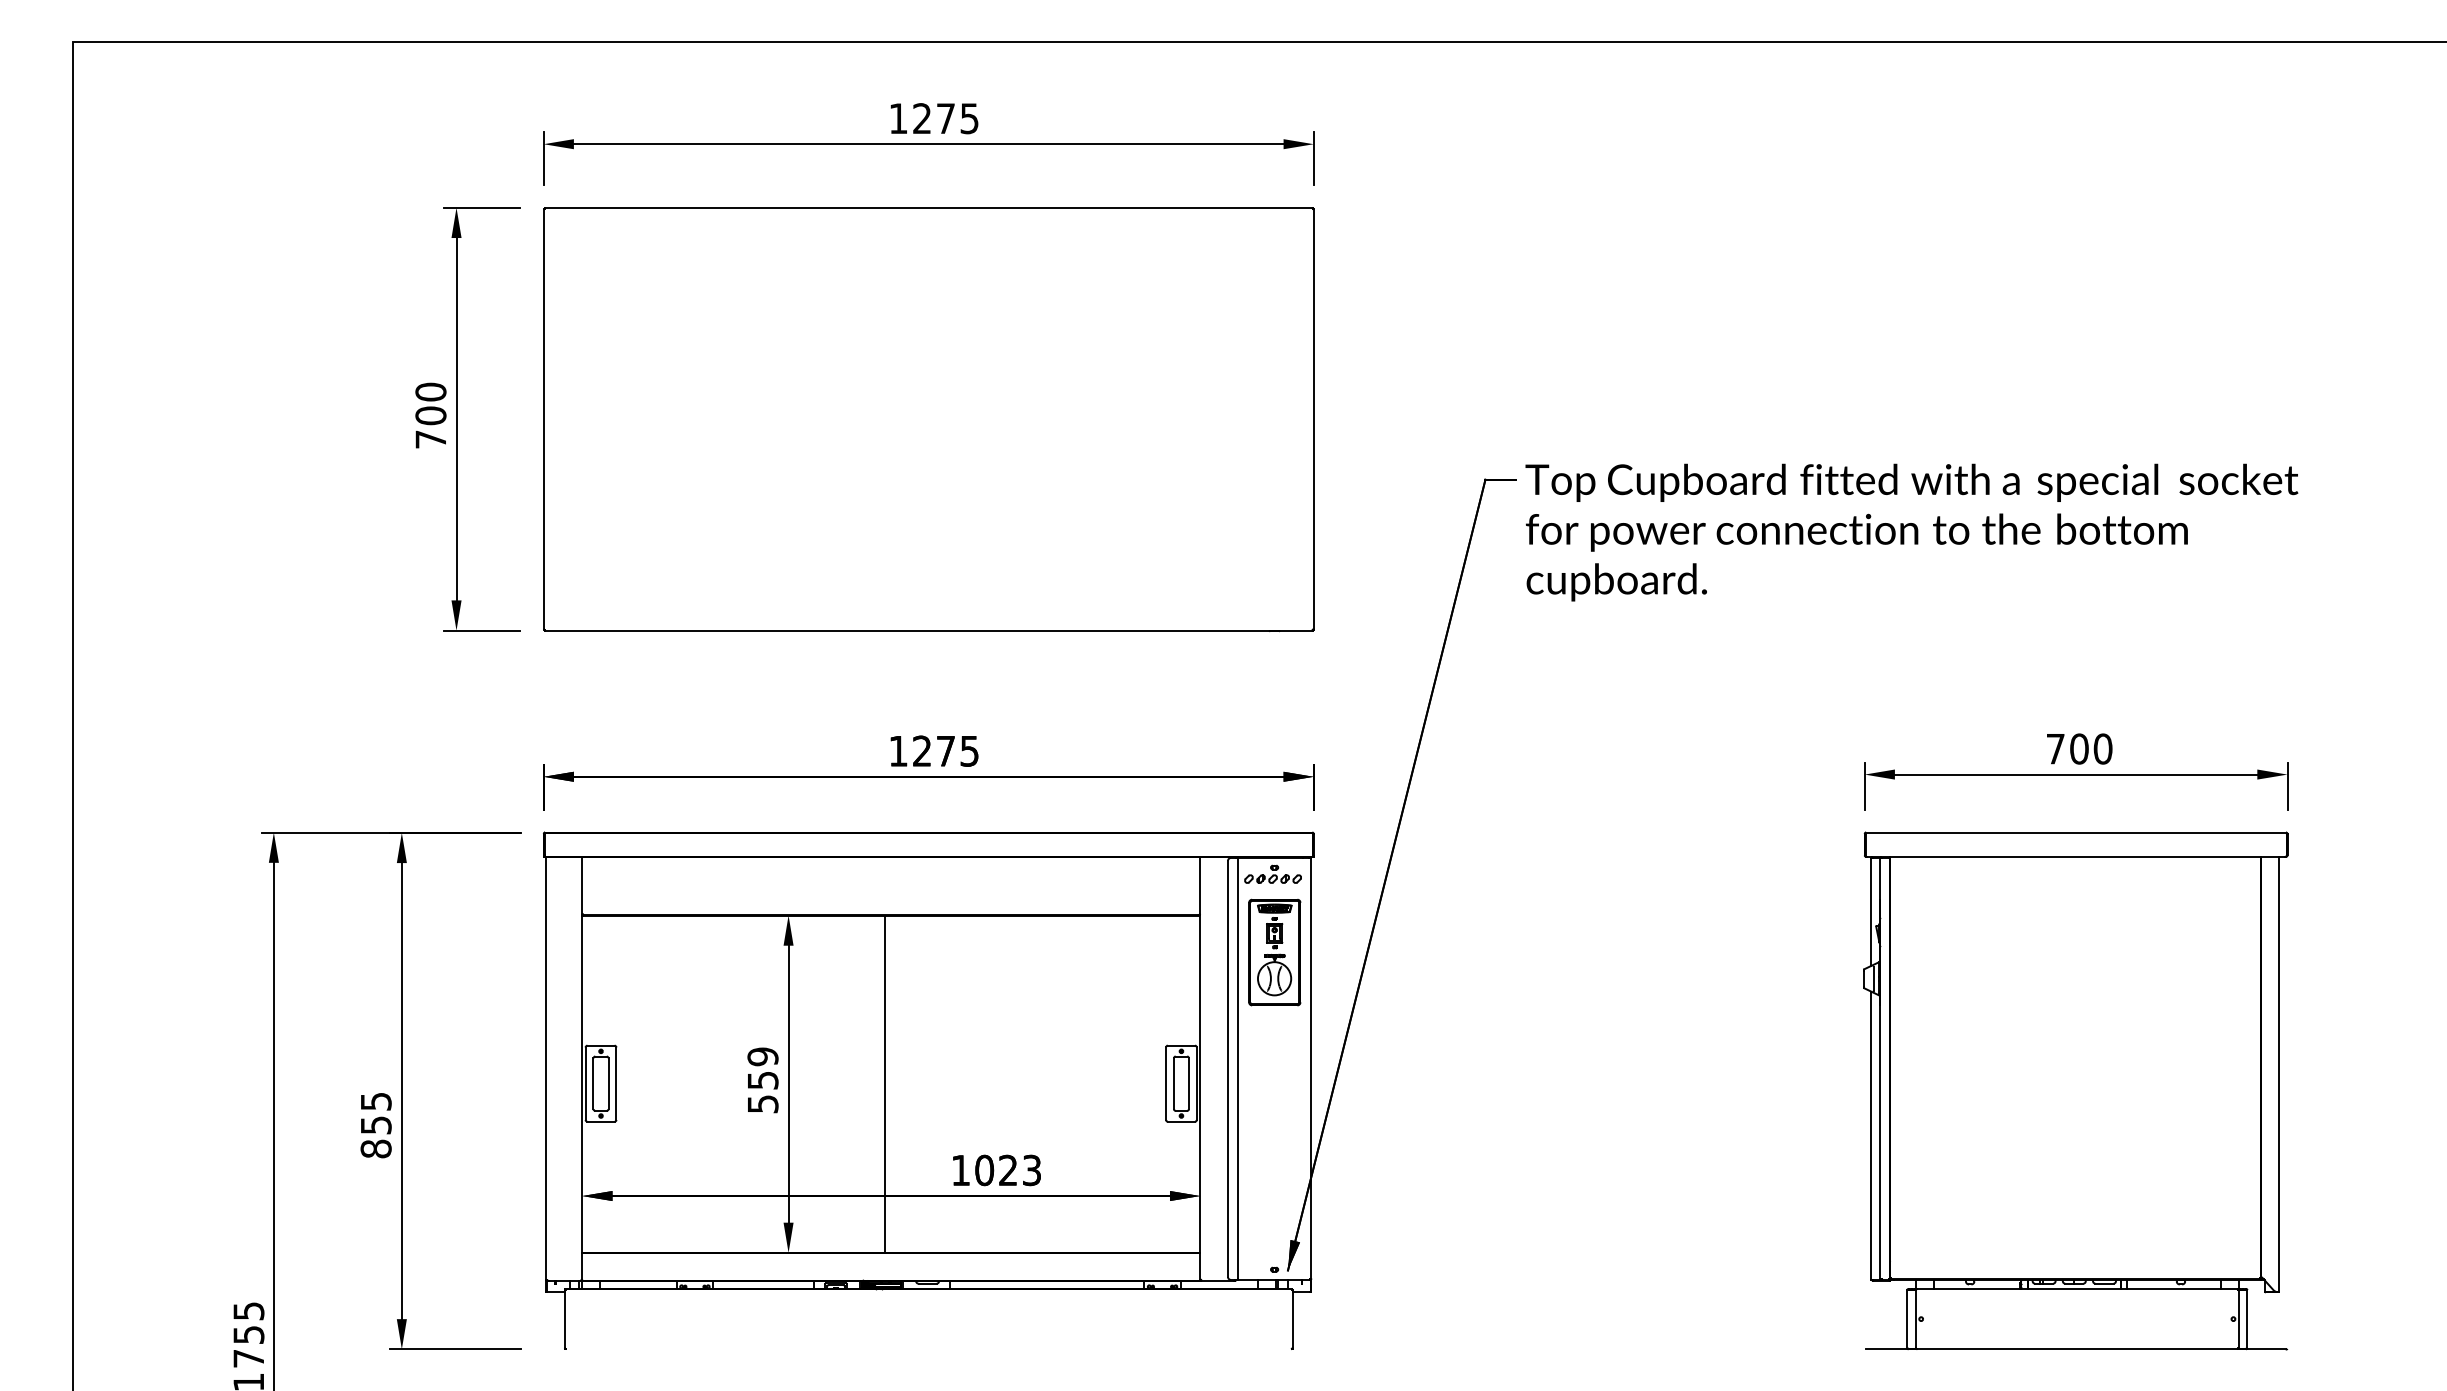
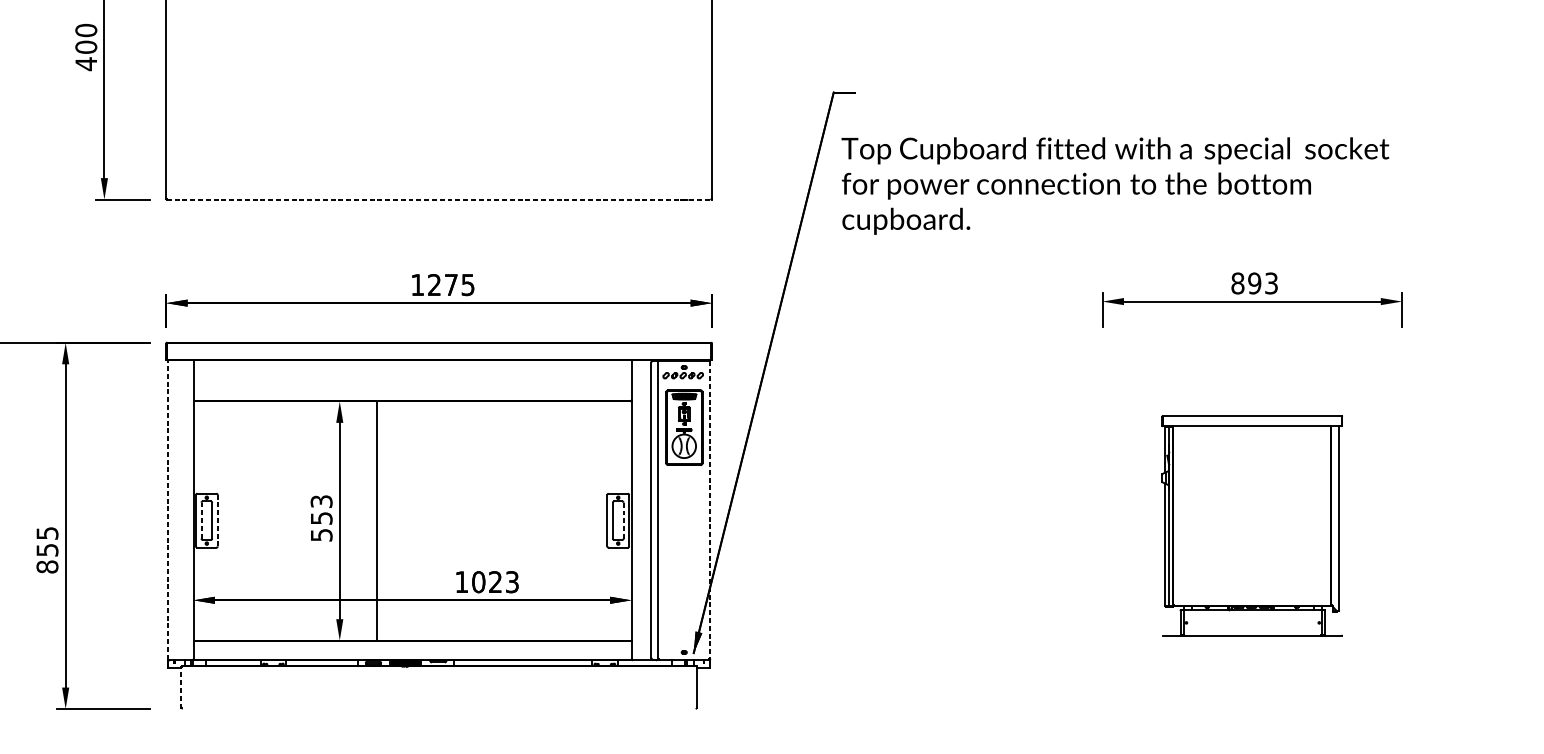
text: (430, 439) -> (85, 64), 700 -> 400
text: (1911, 532) -> (1115, 185), moved
line: (929, 630) -> (439, 199), solid -> dashed
text: (2079, 748) -> (1254, 283), 700 -> 893
text: (762, 1056) -> (321, 501), 559 -> 553
line: (546, 1067) -> (168, 509), solid -> dashed
line: (1311, 1068) -> (710, 509), solid -> dashed
line: (593, 1083) -> (201, 520), solid -> dashed
line: (616, 1083) -> (217, 520), solid -> dashed
line: (884, 1083) -> (376, 520), moved
line: (1189, 1084) -> (623, 521), solid -> dashed
part: (2075, 1090) -> (1251, 525), size x0.6
line: (564, 1319) -> (180, 687), solid -> dashed

